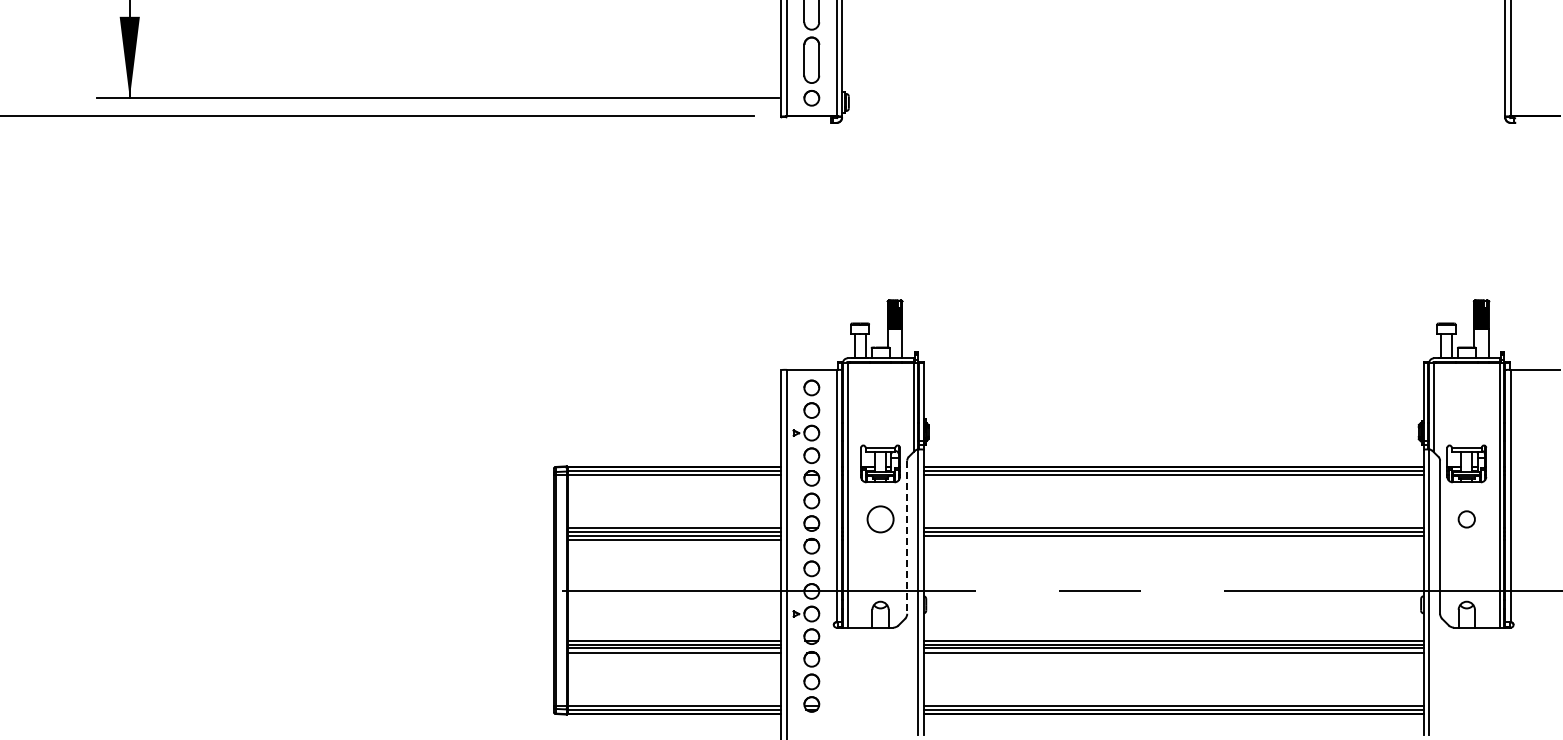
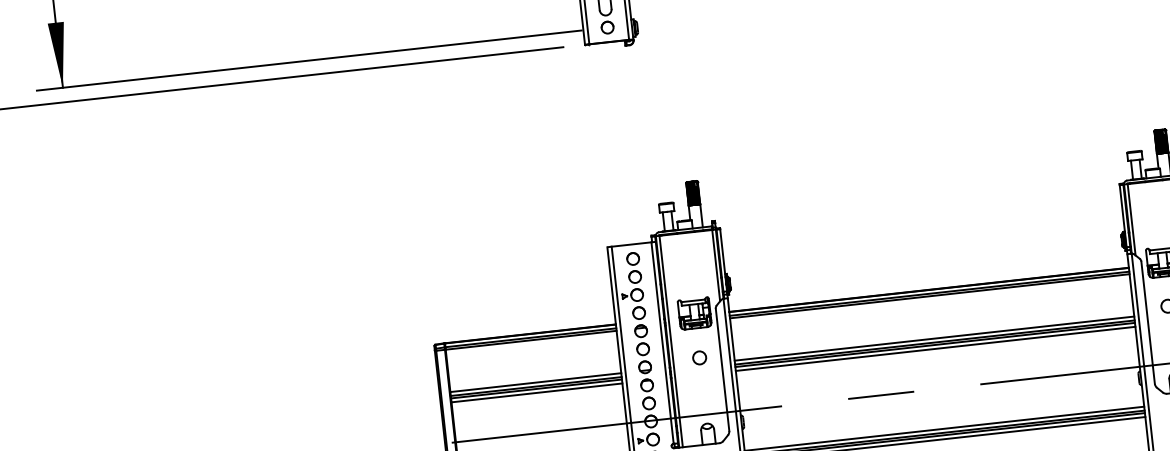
circle: (880, 519) -> (699, 357), size x0.62
line: (907, 537) -> (722, 369), dashed -> solid
line: (1173, 540) -> (935, 348), added

